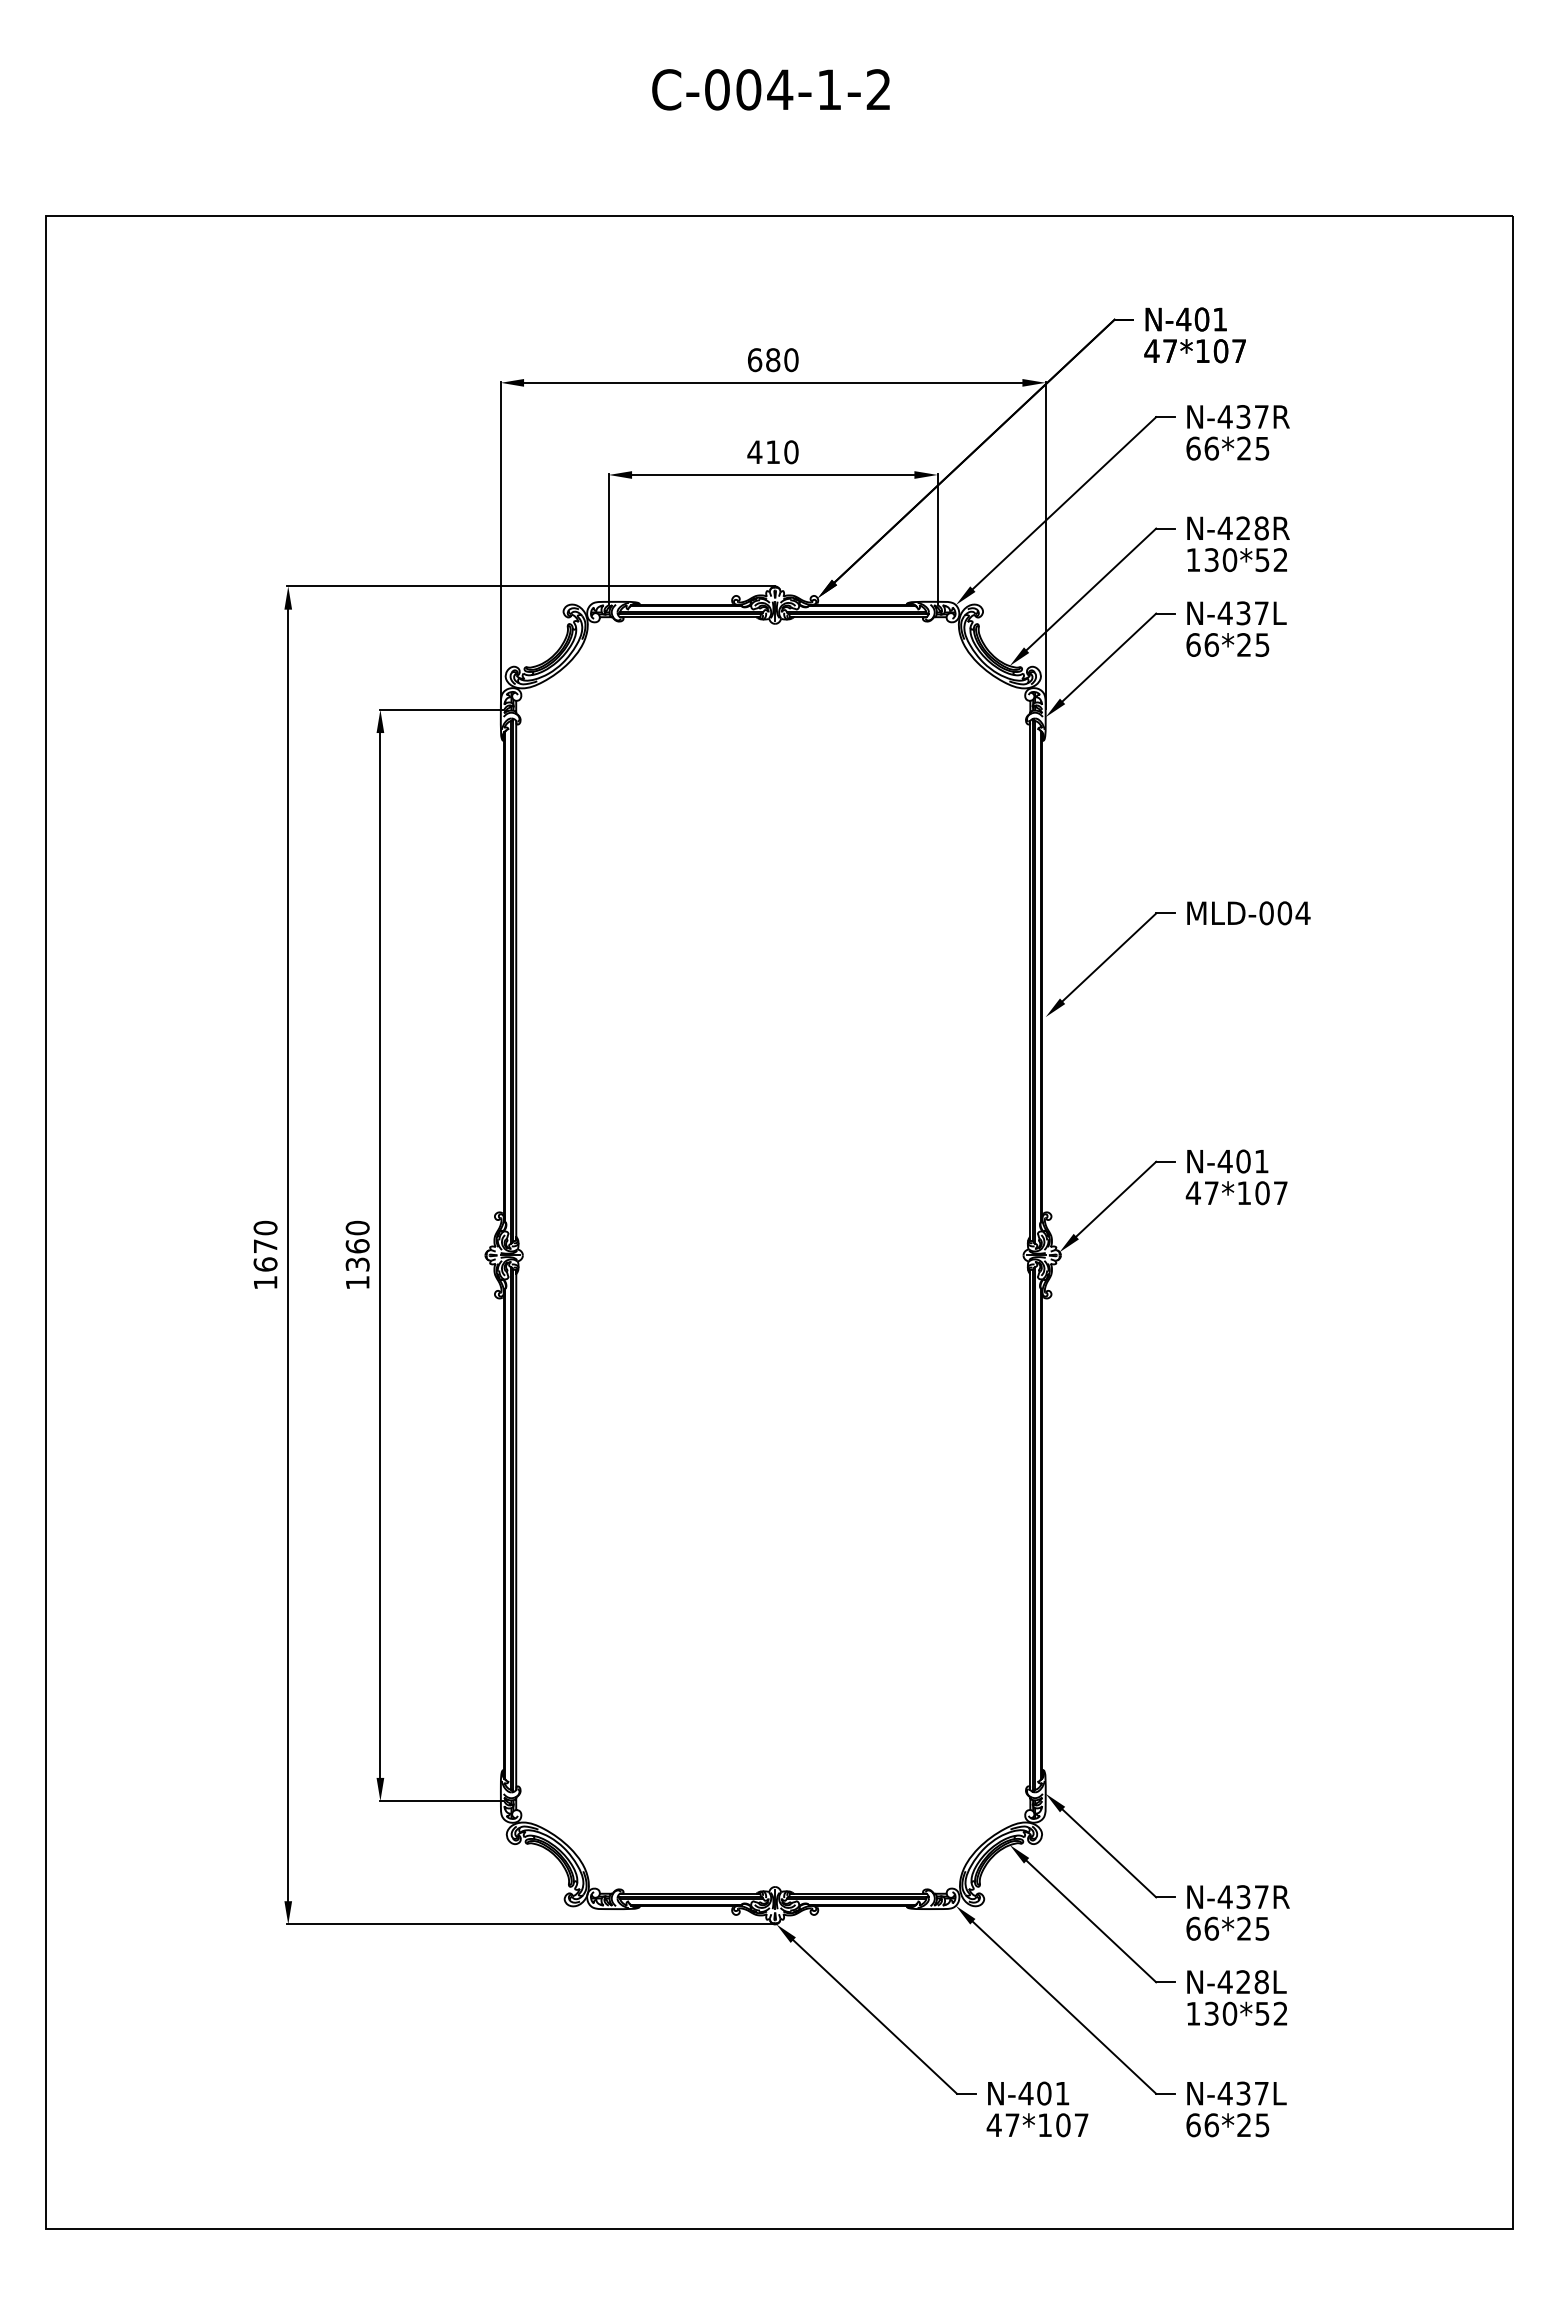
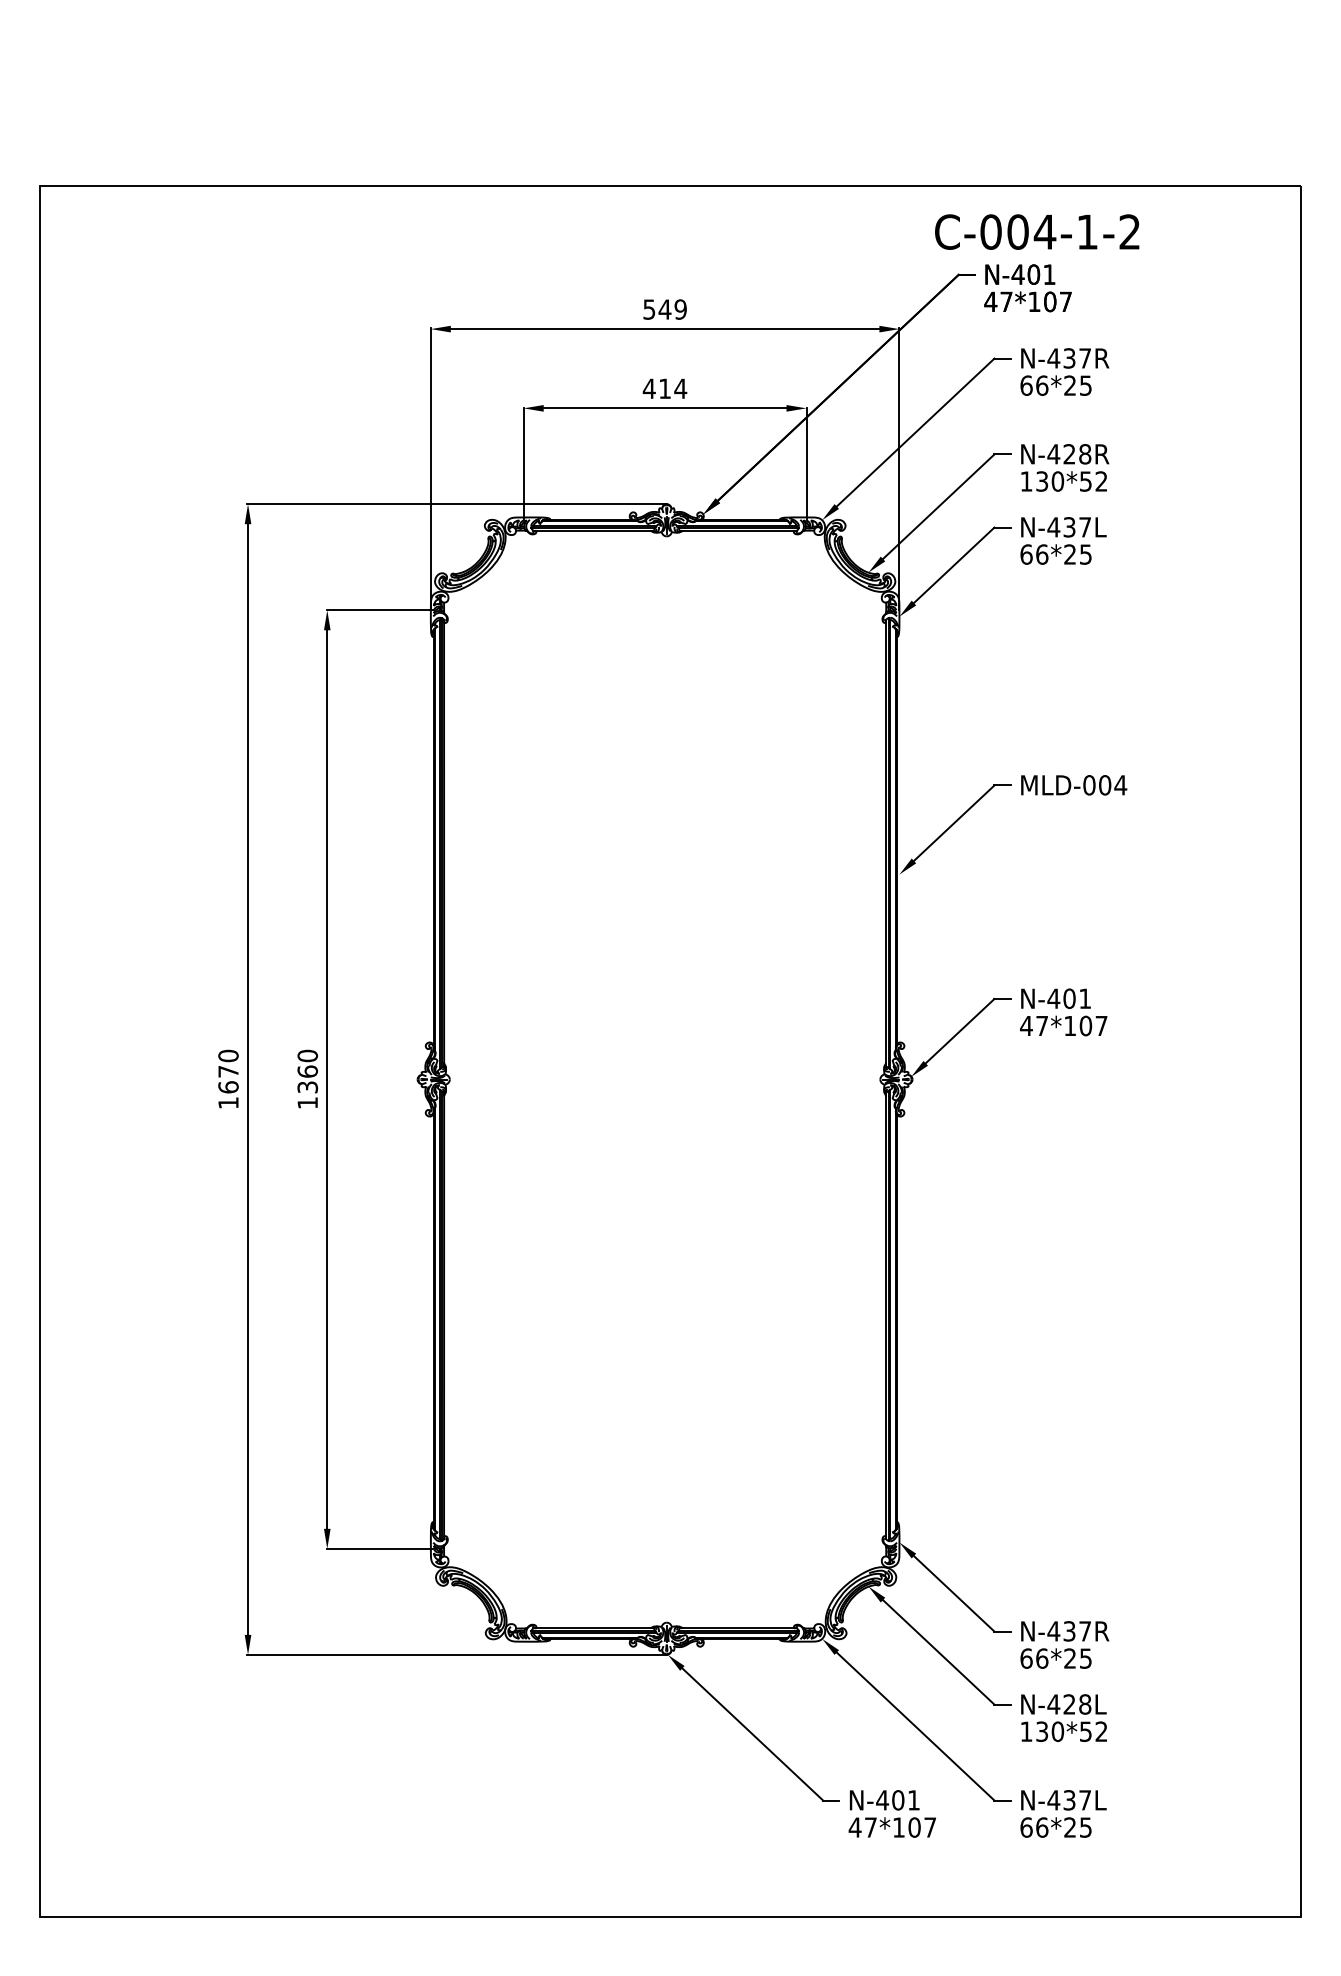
text: (771, 89) -> (1037, 231), moved
text: (772, 360) -> (664, 309), 680 -> 549
text: (791, 451) -> (680, 388), 410 -> 414

